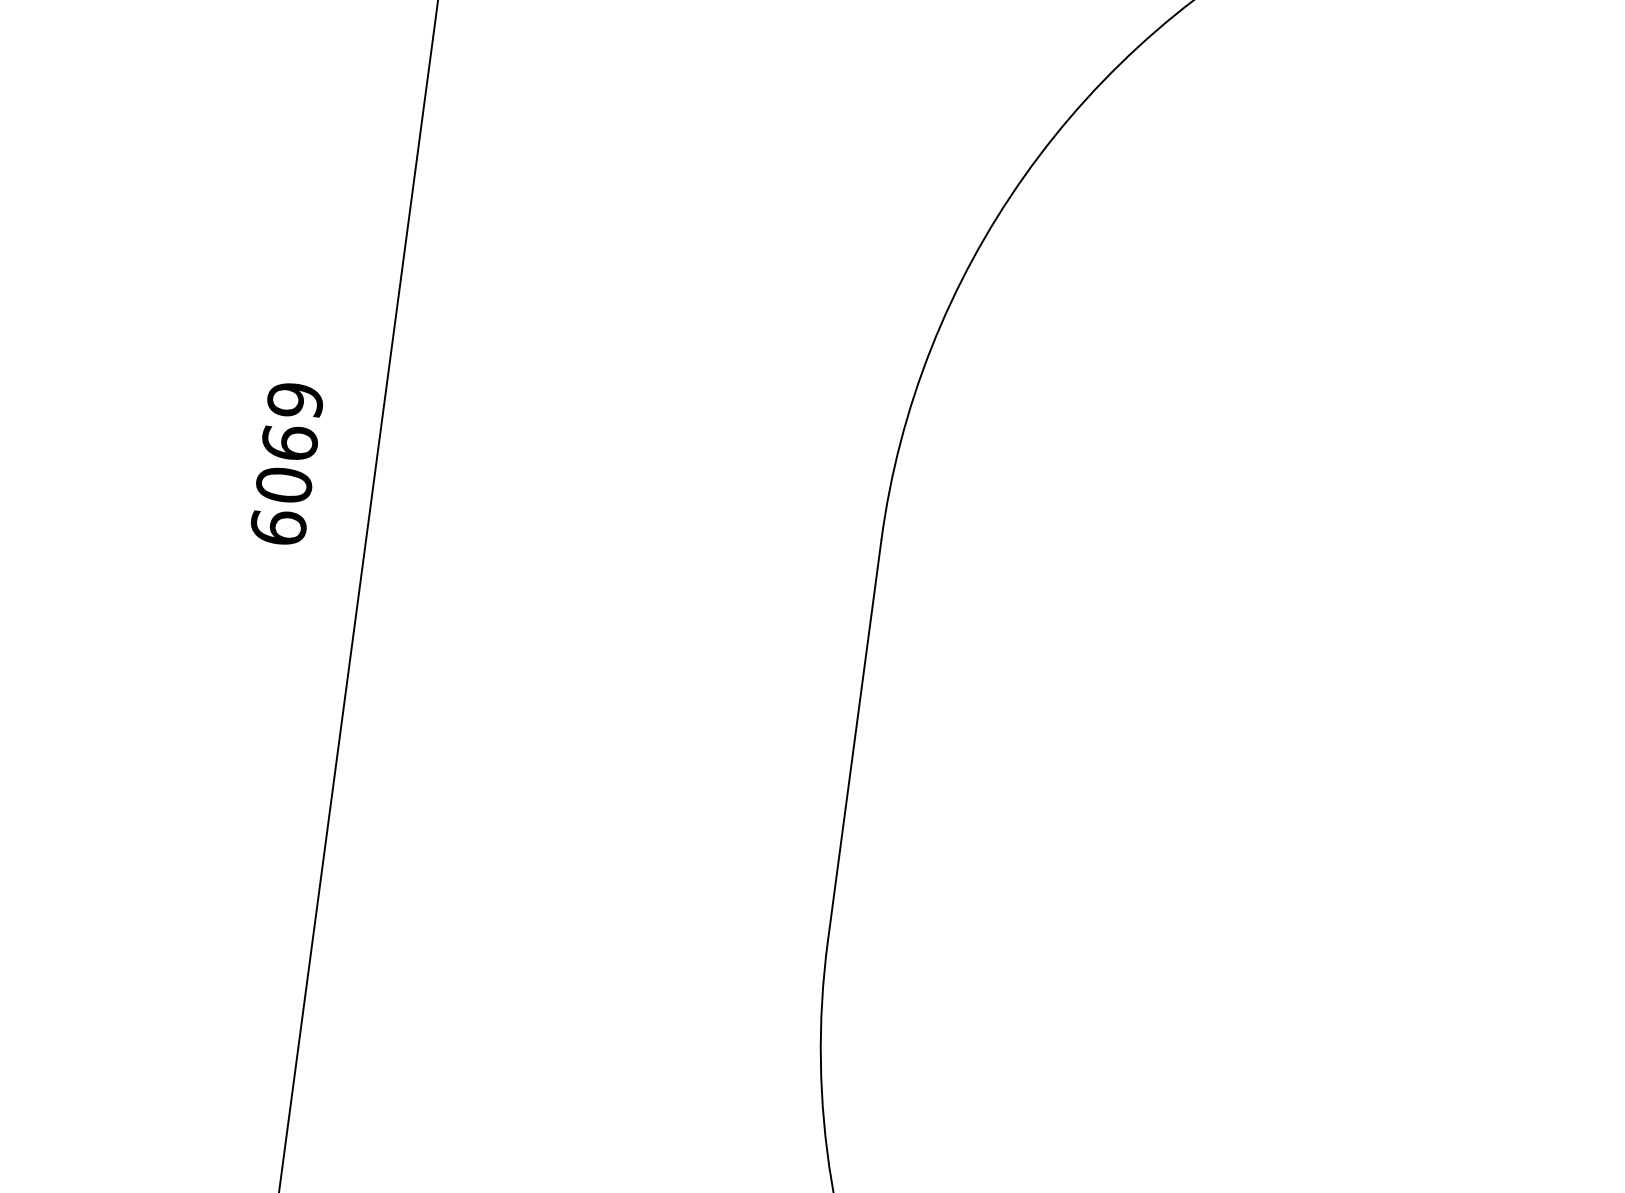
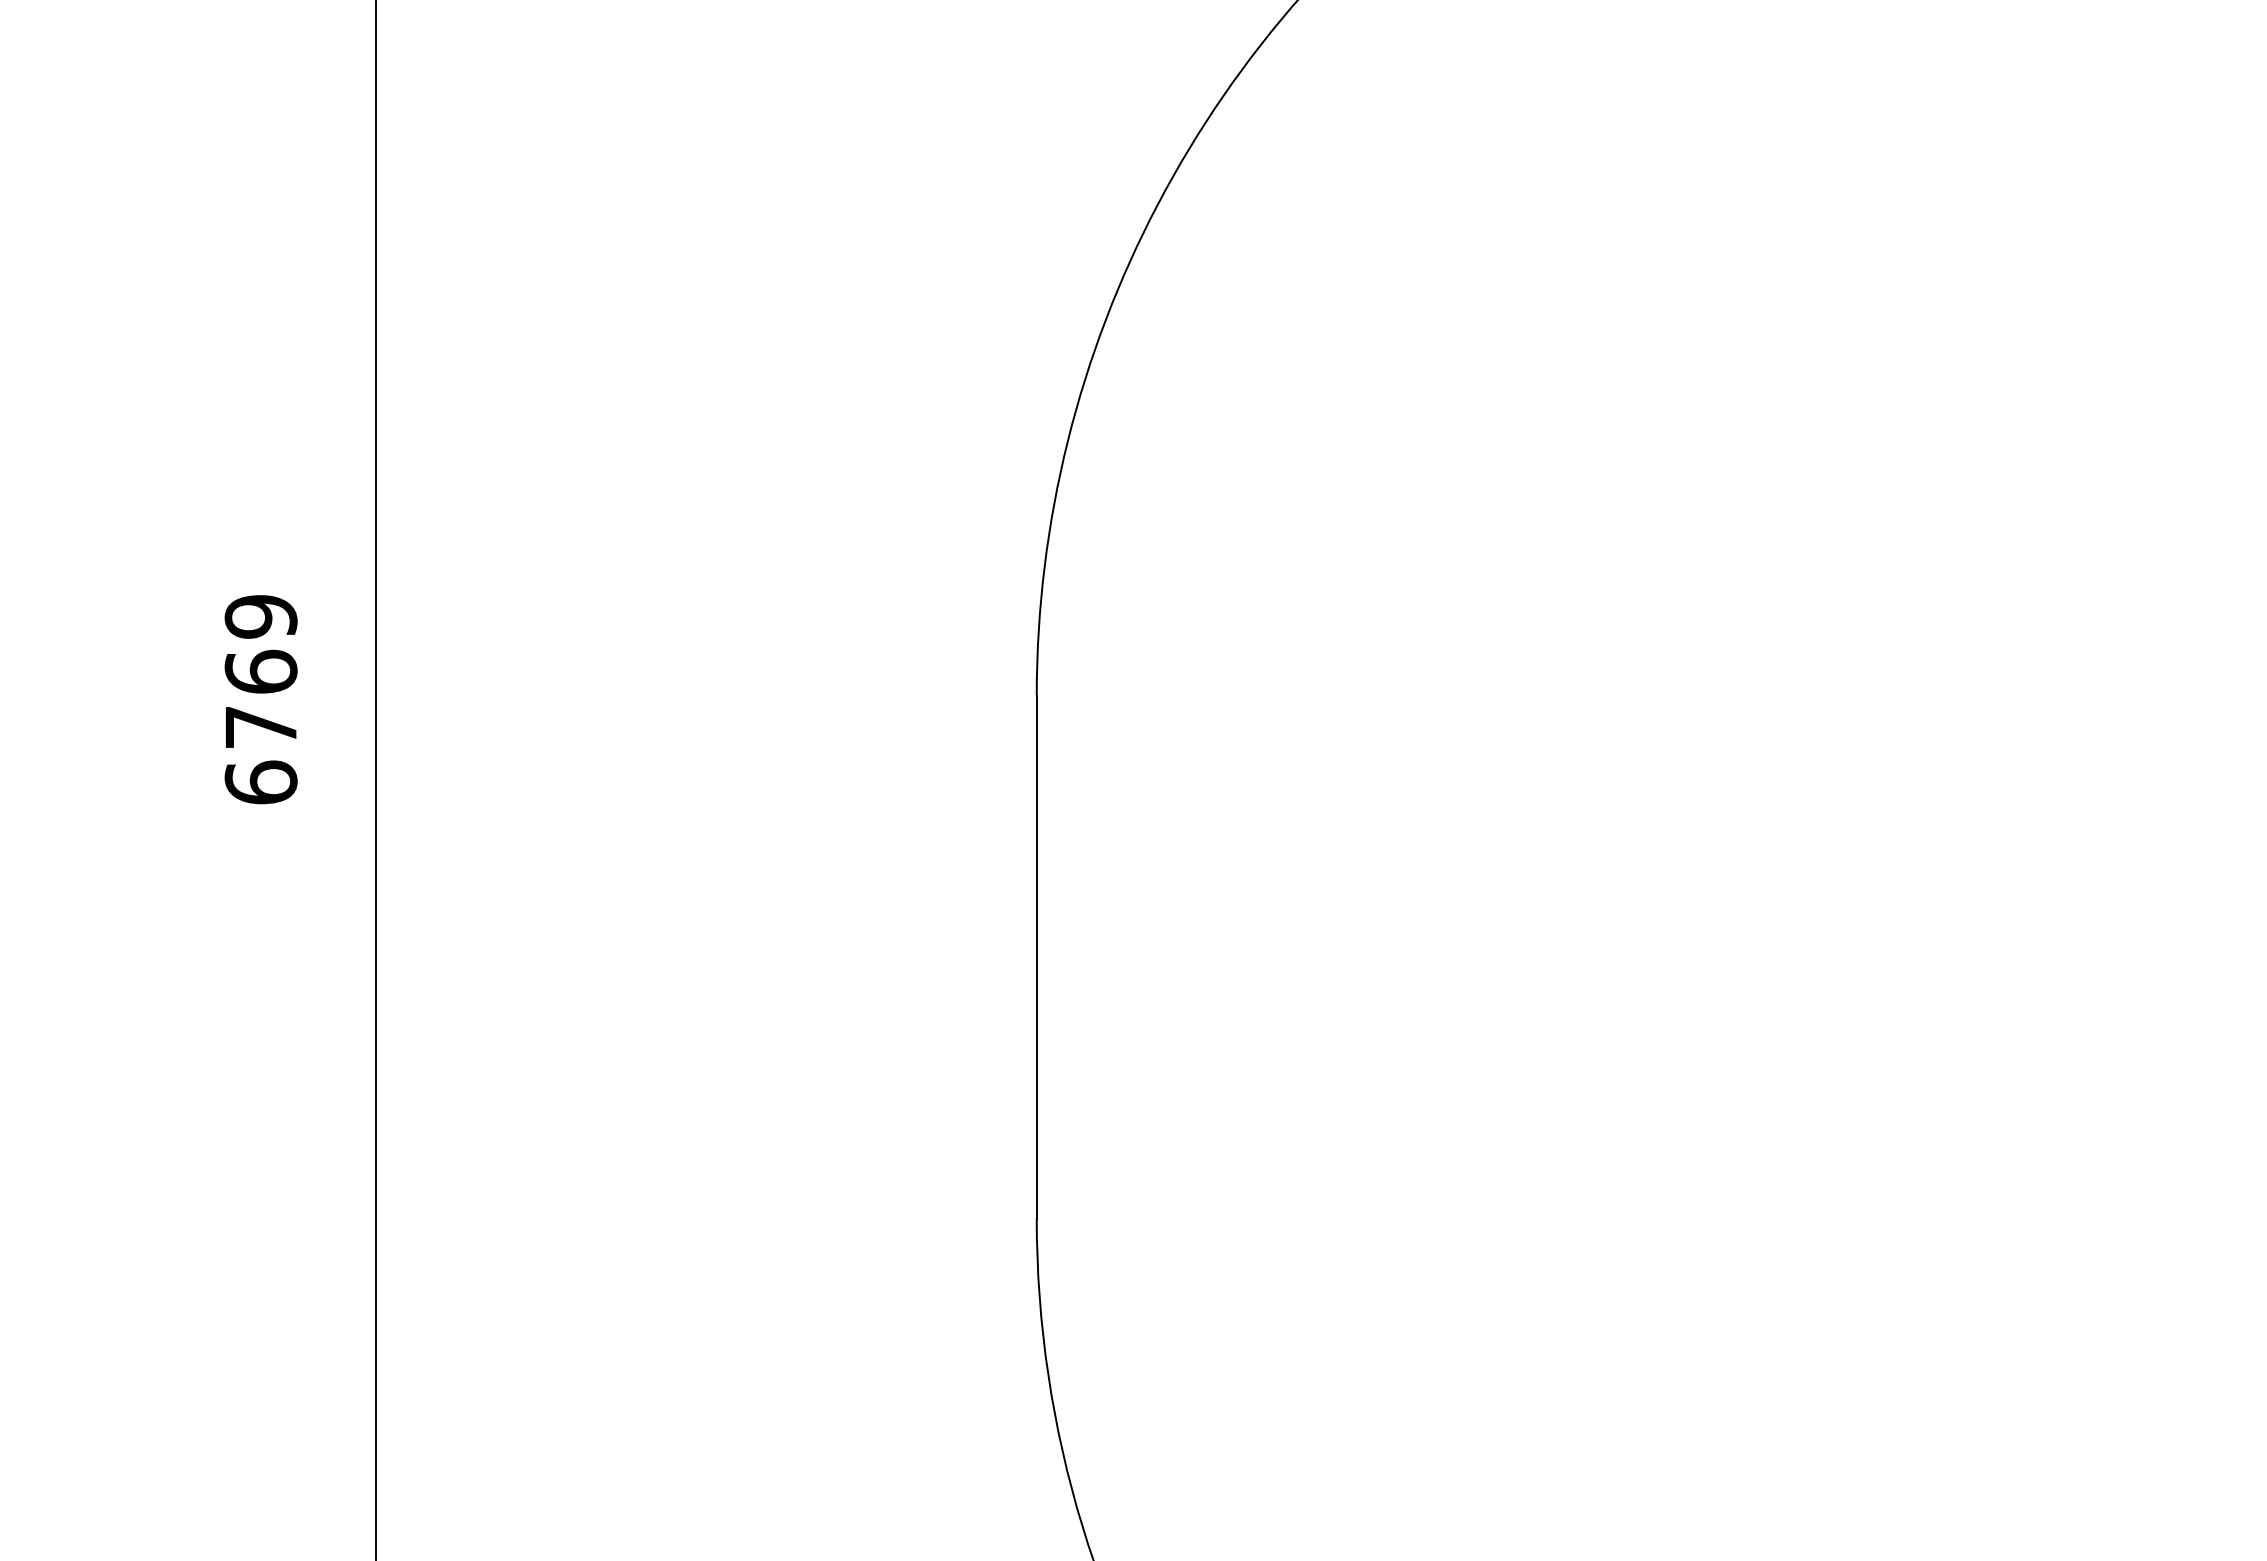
text: (283, 485) -> (260, 727), 6069 -> 6769

